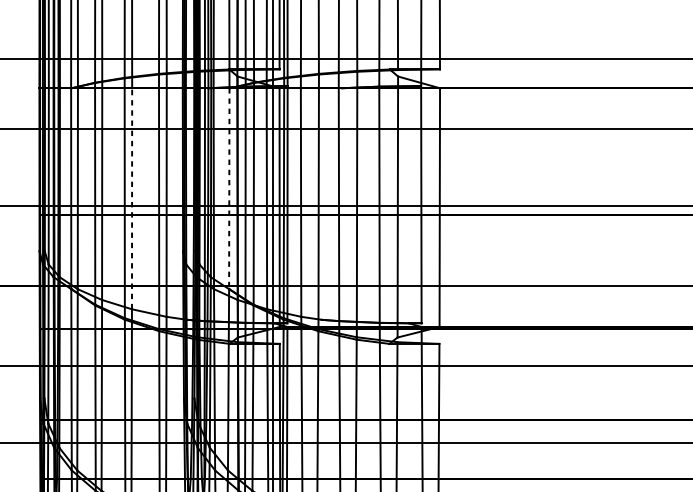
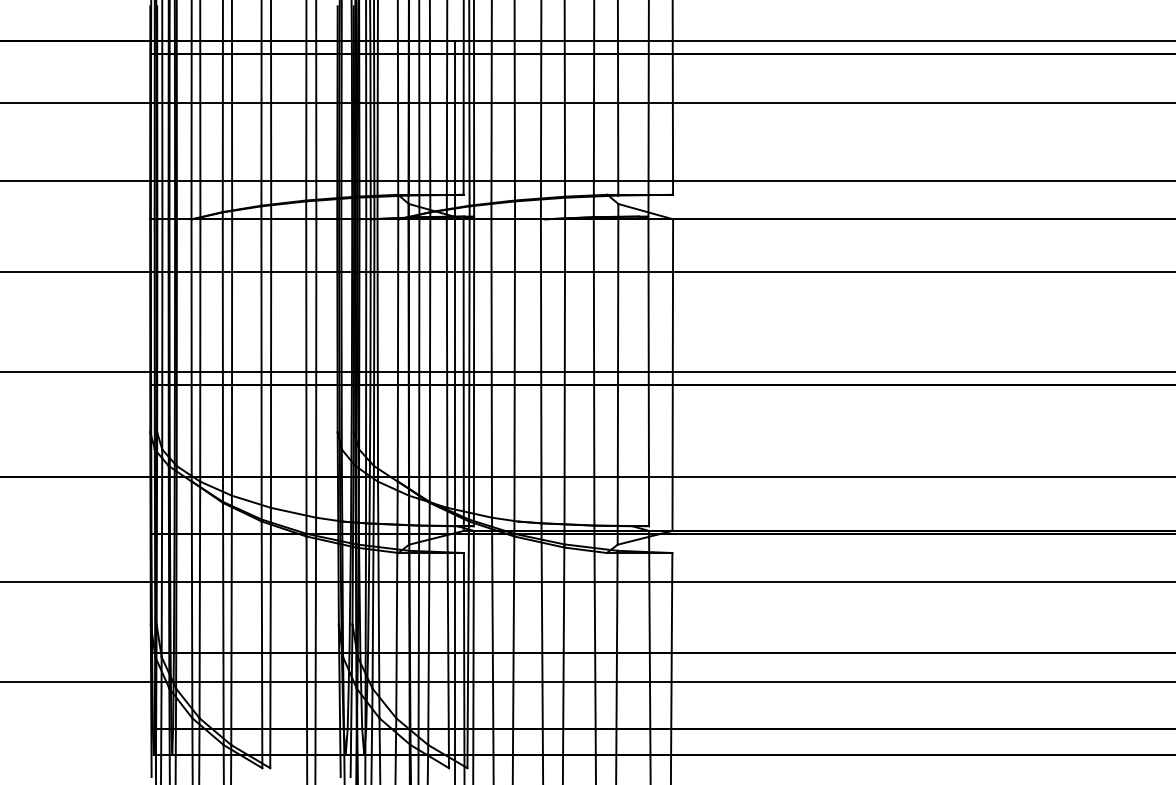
line: (229, 188) -> (398, 350), dashed -> solid
line: (132, 198) -> (271, 363), dashed -> solid

